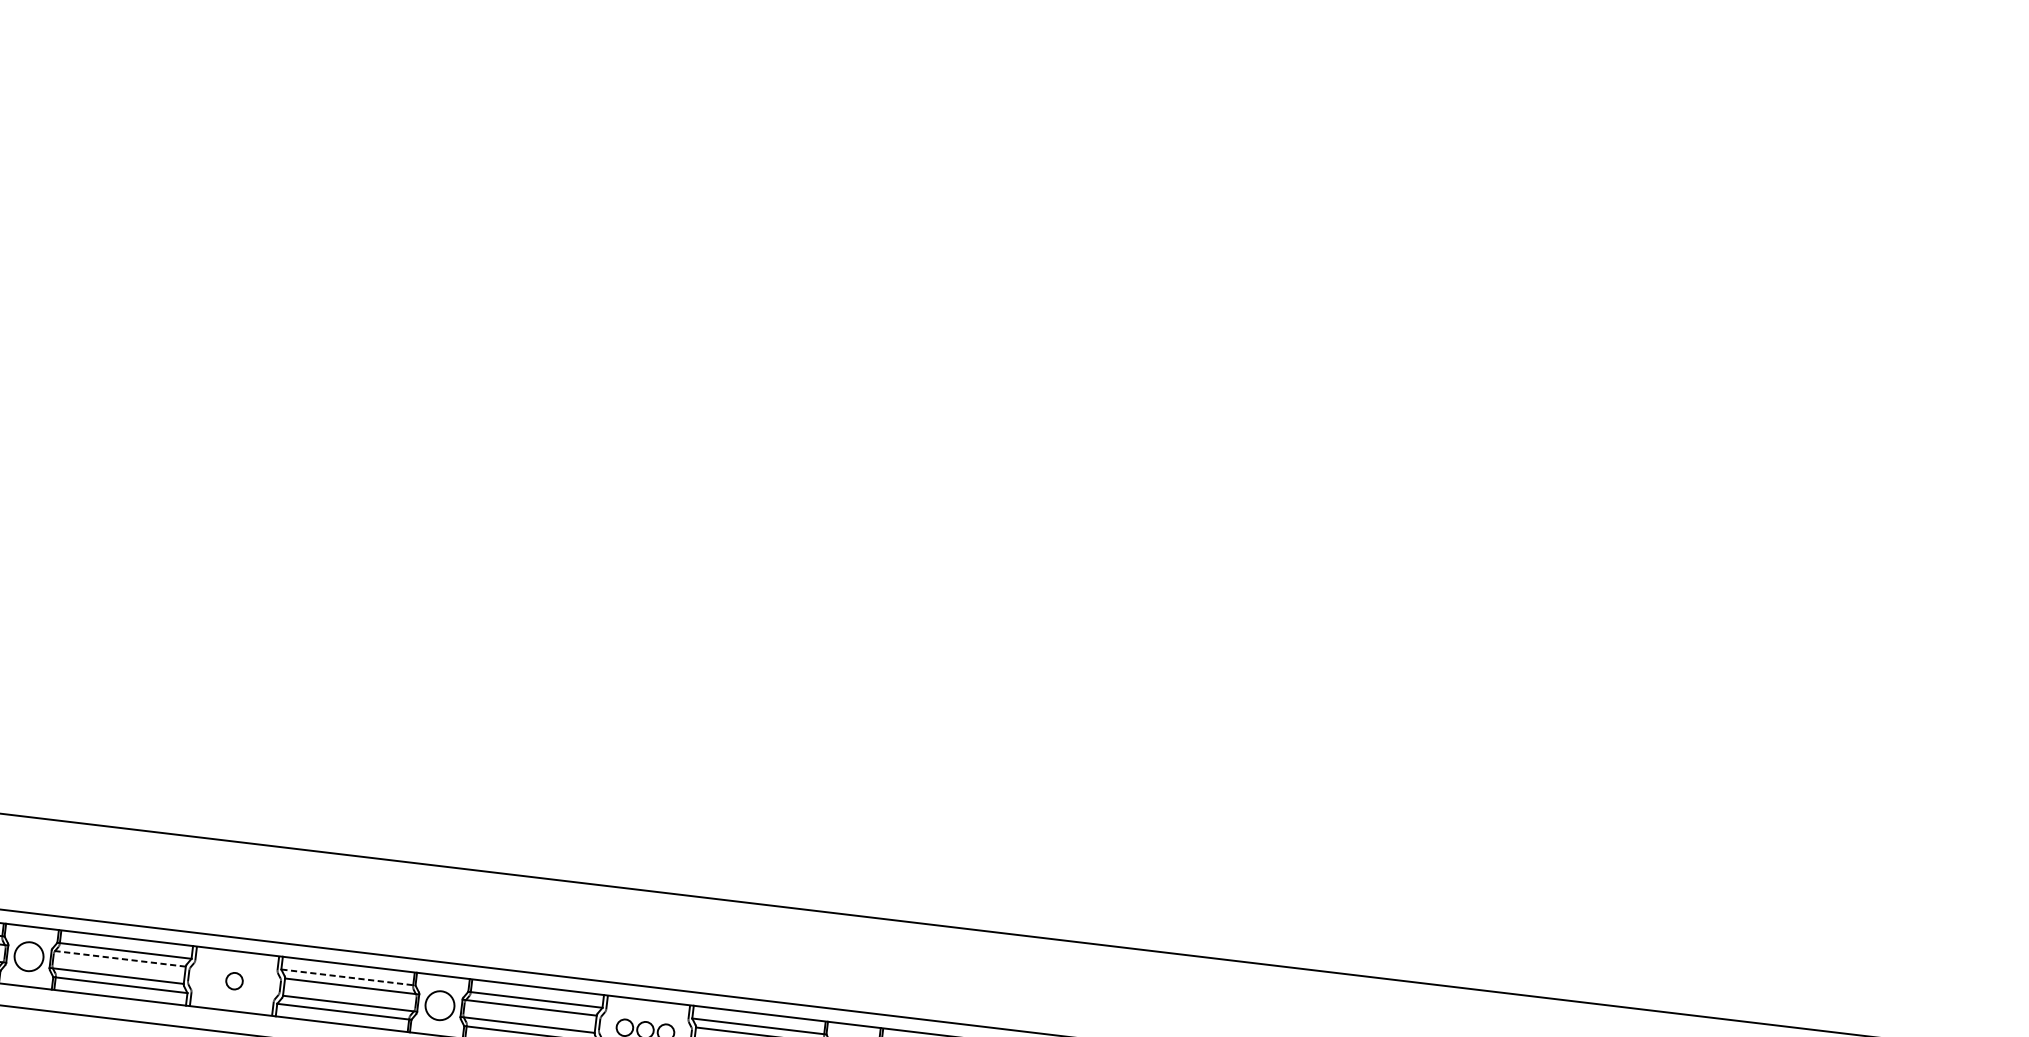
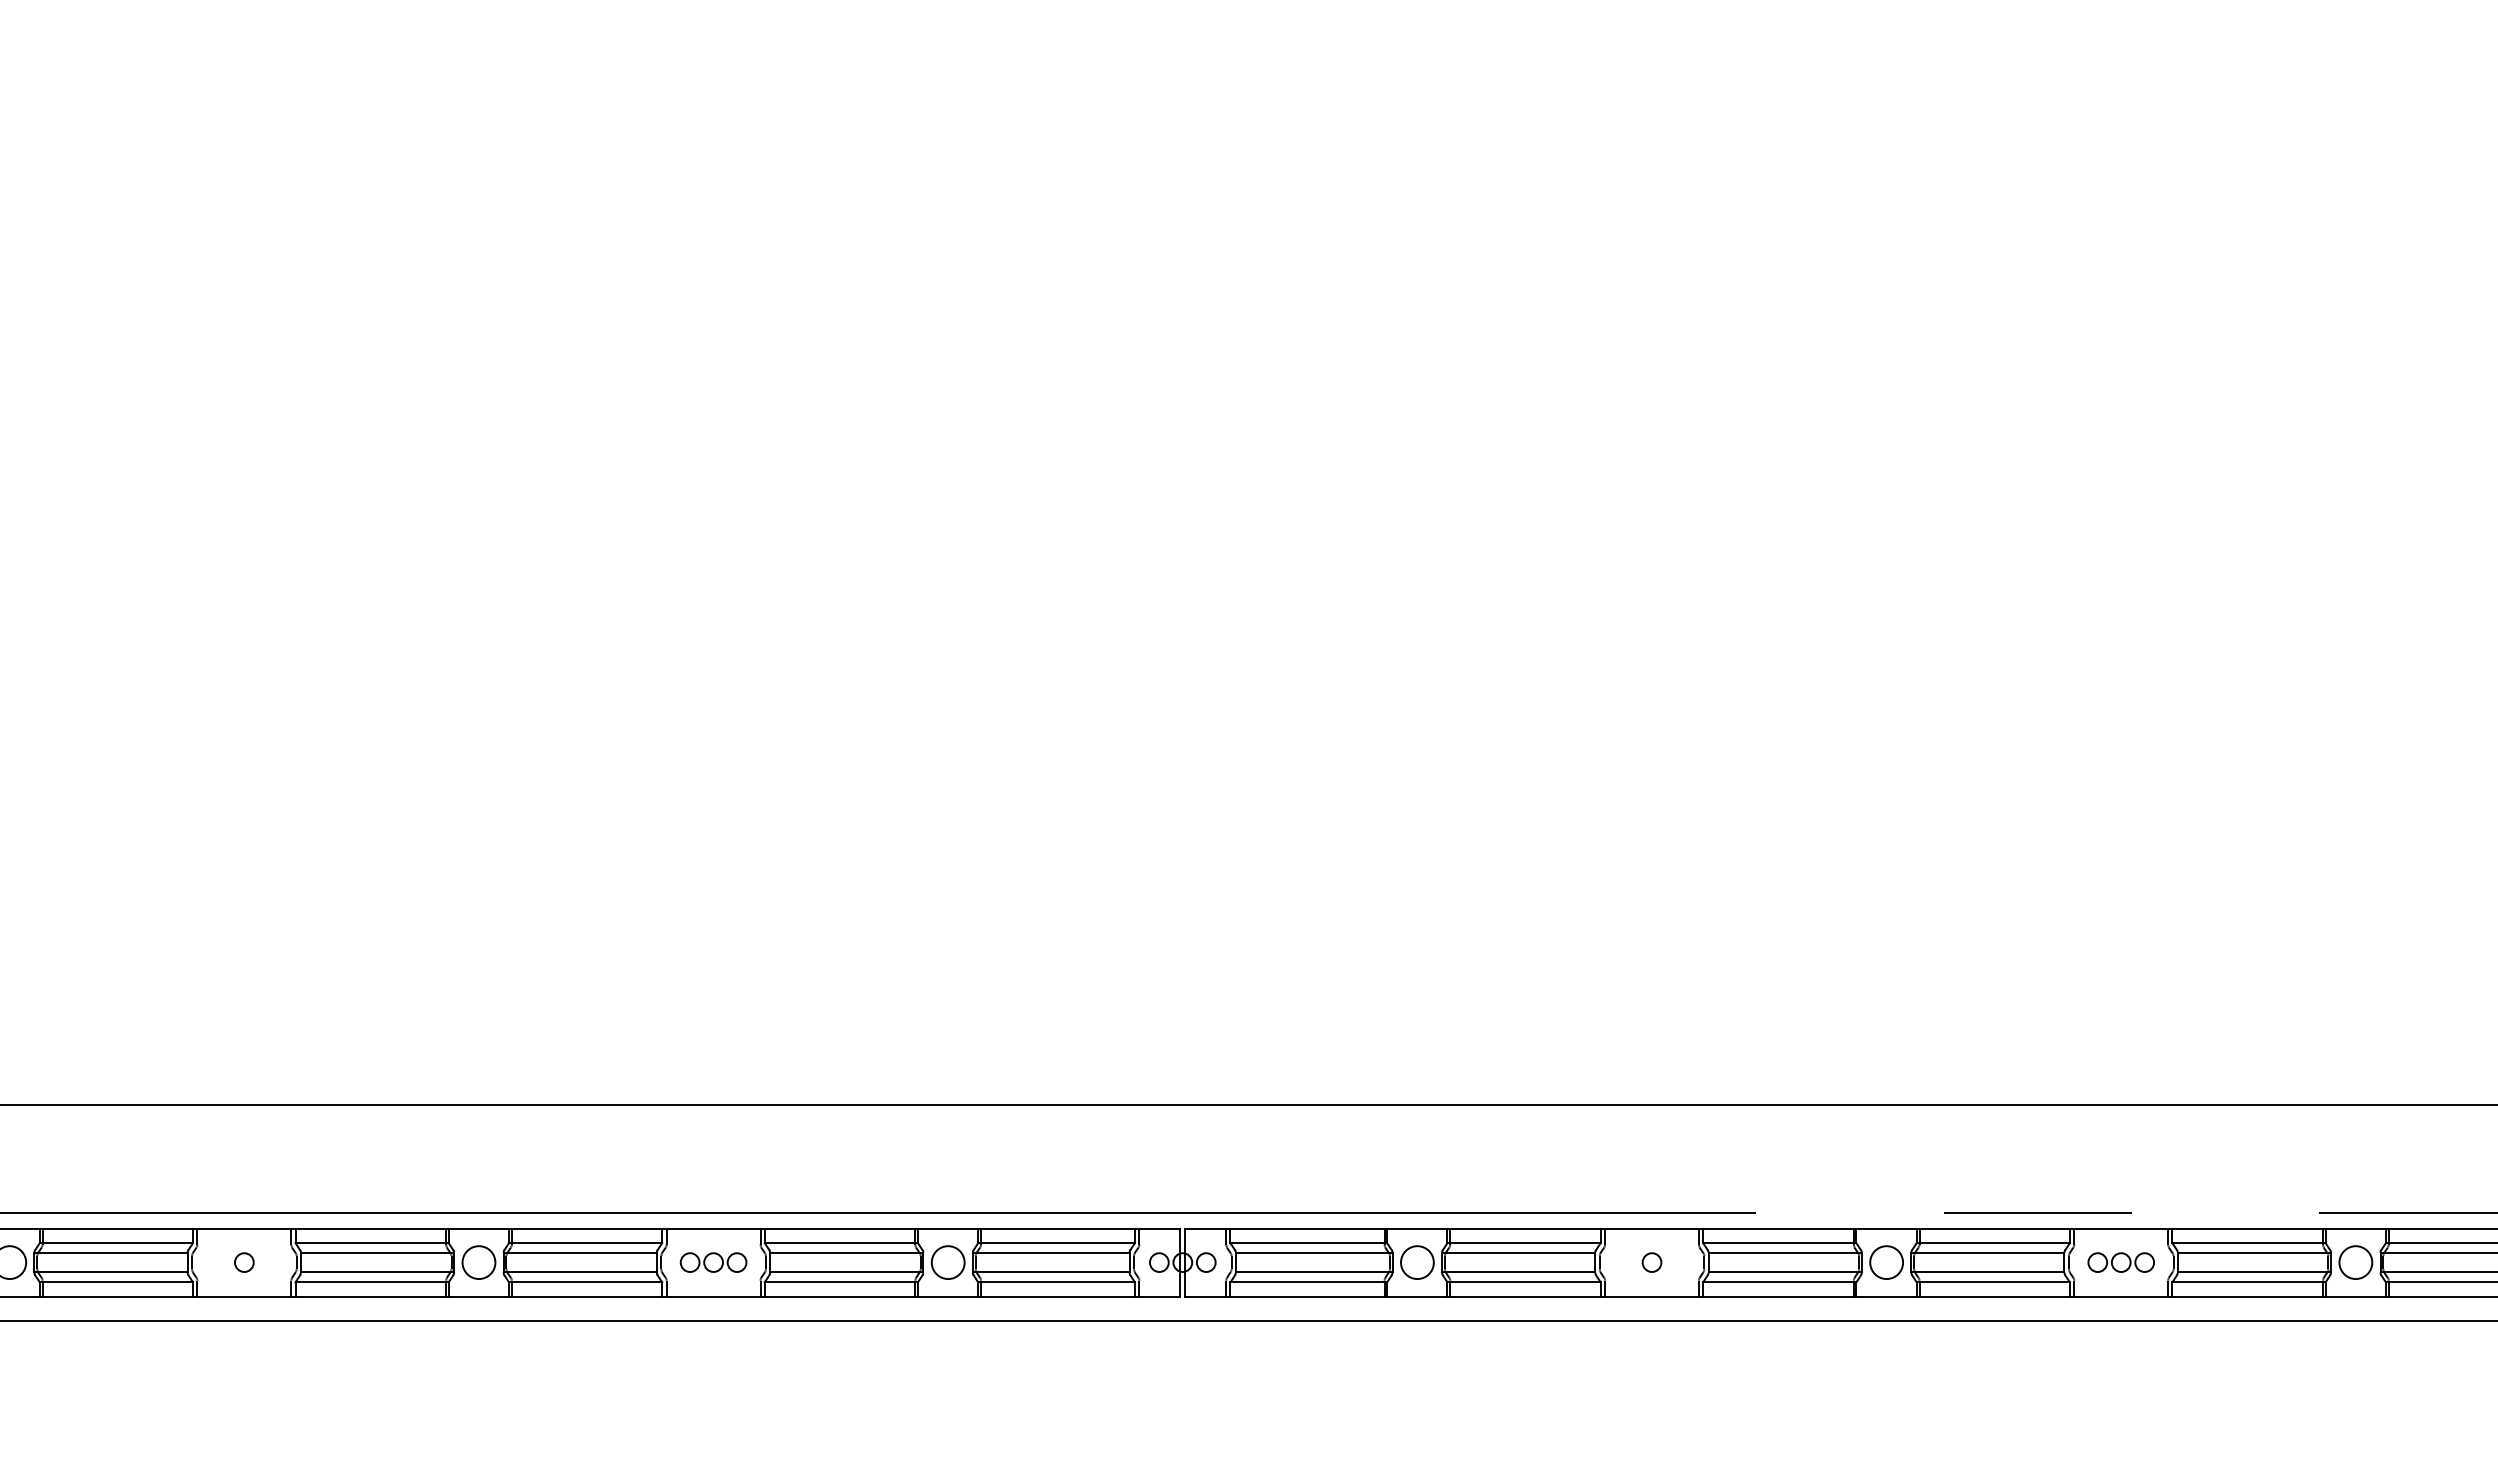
line: (119, 958) -> (111, 1252), dashed -> solid
line: (348, 977) -> (372, 1243), dashed -> solid

